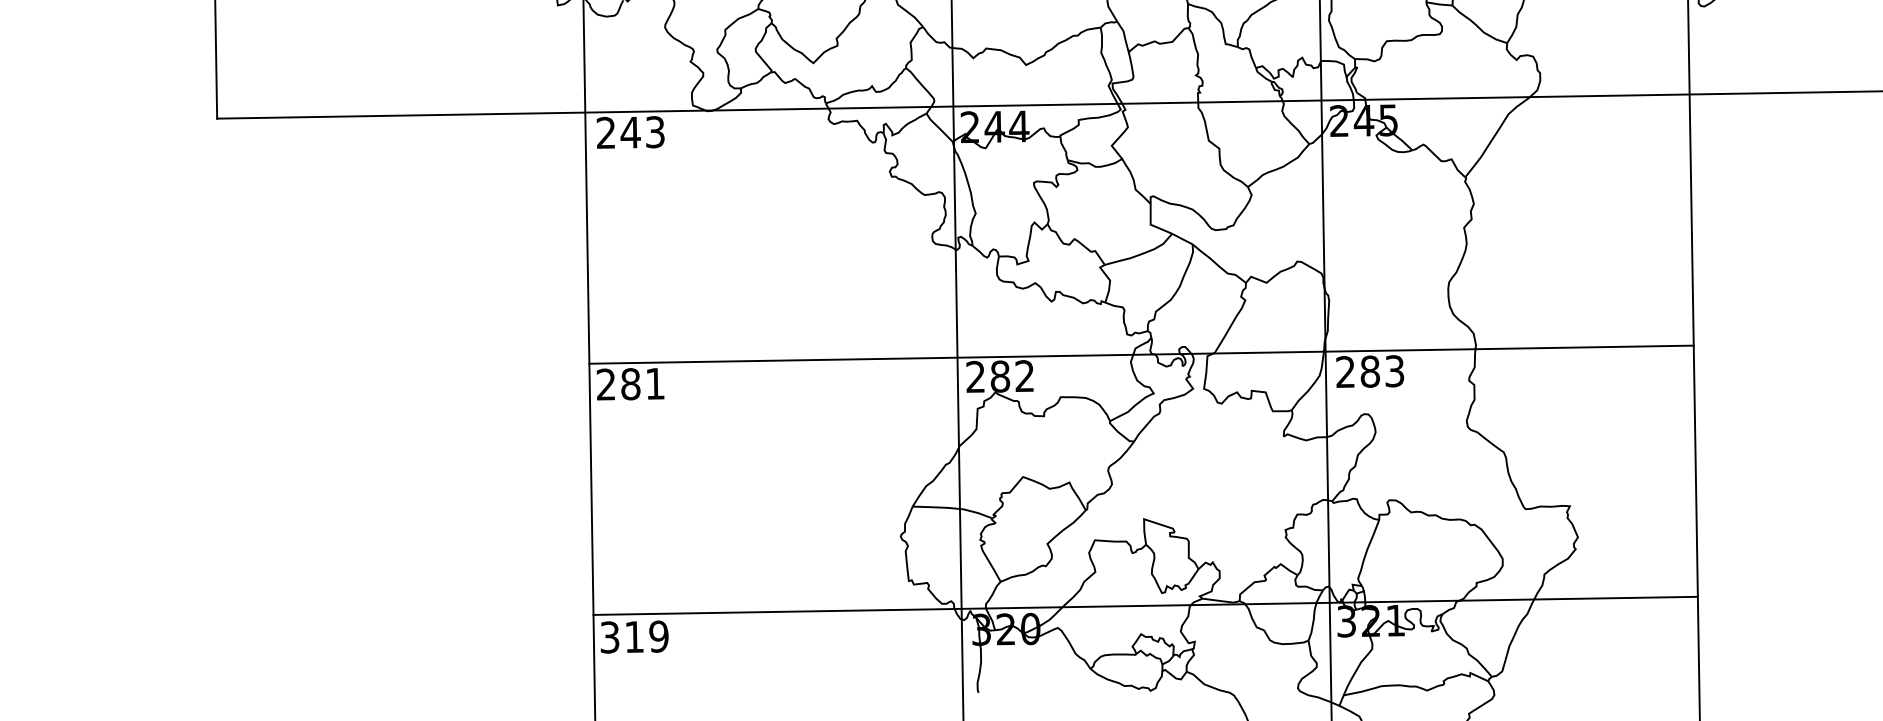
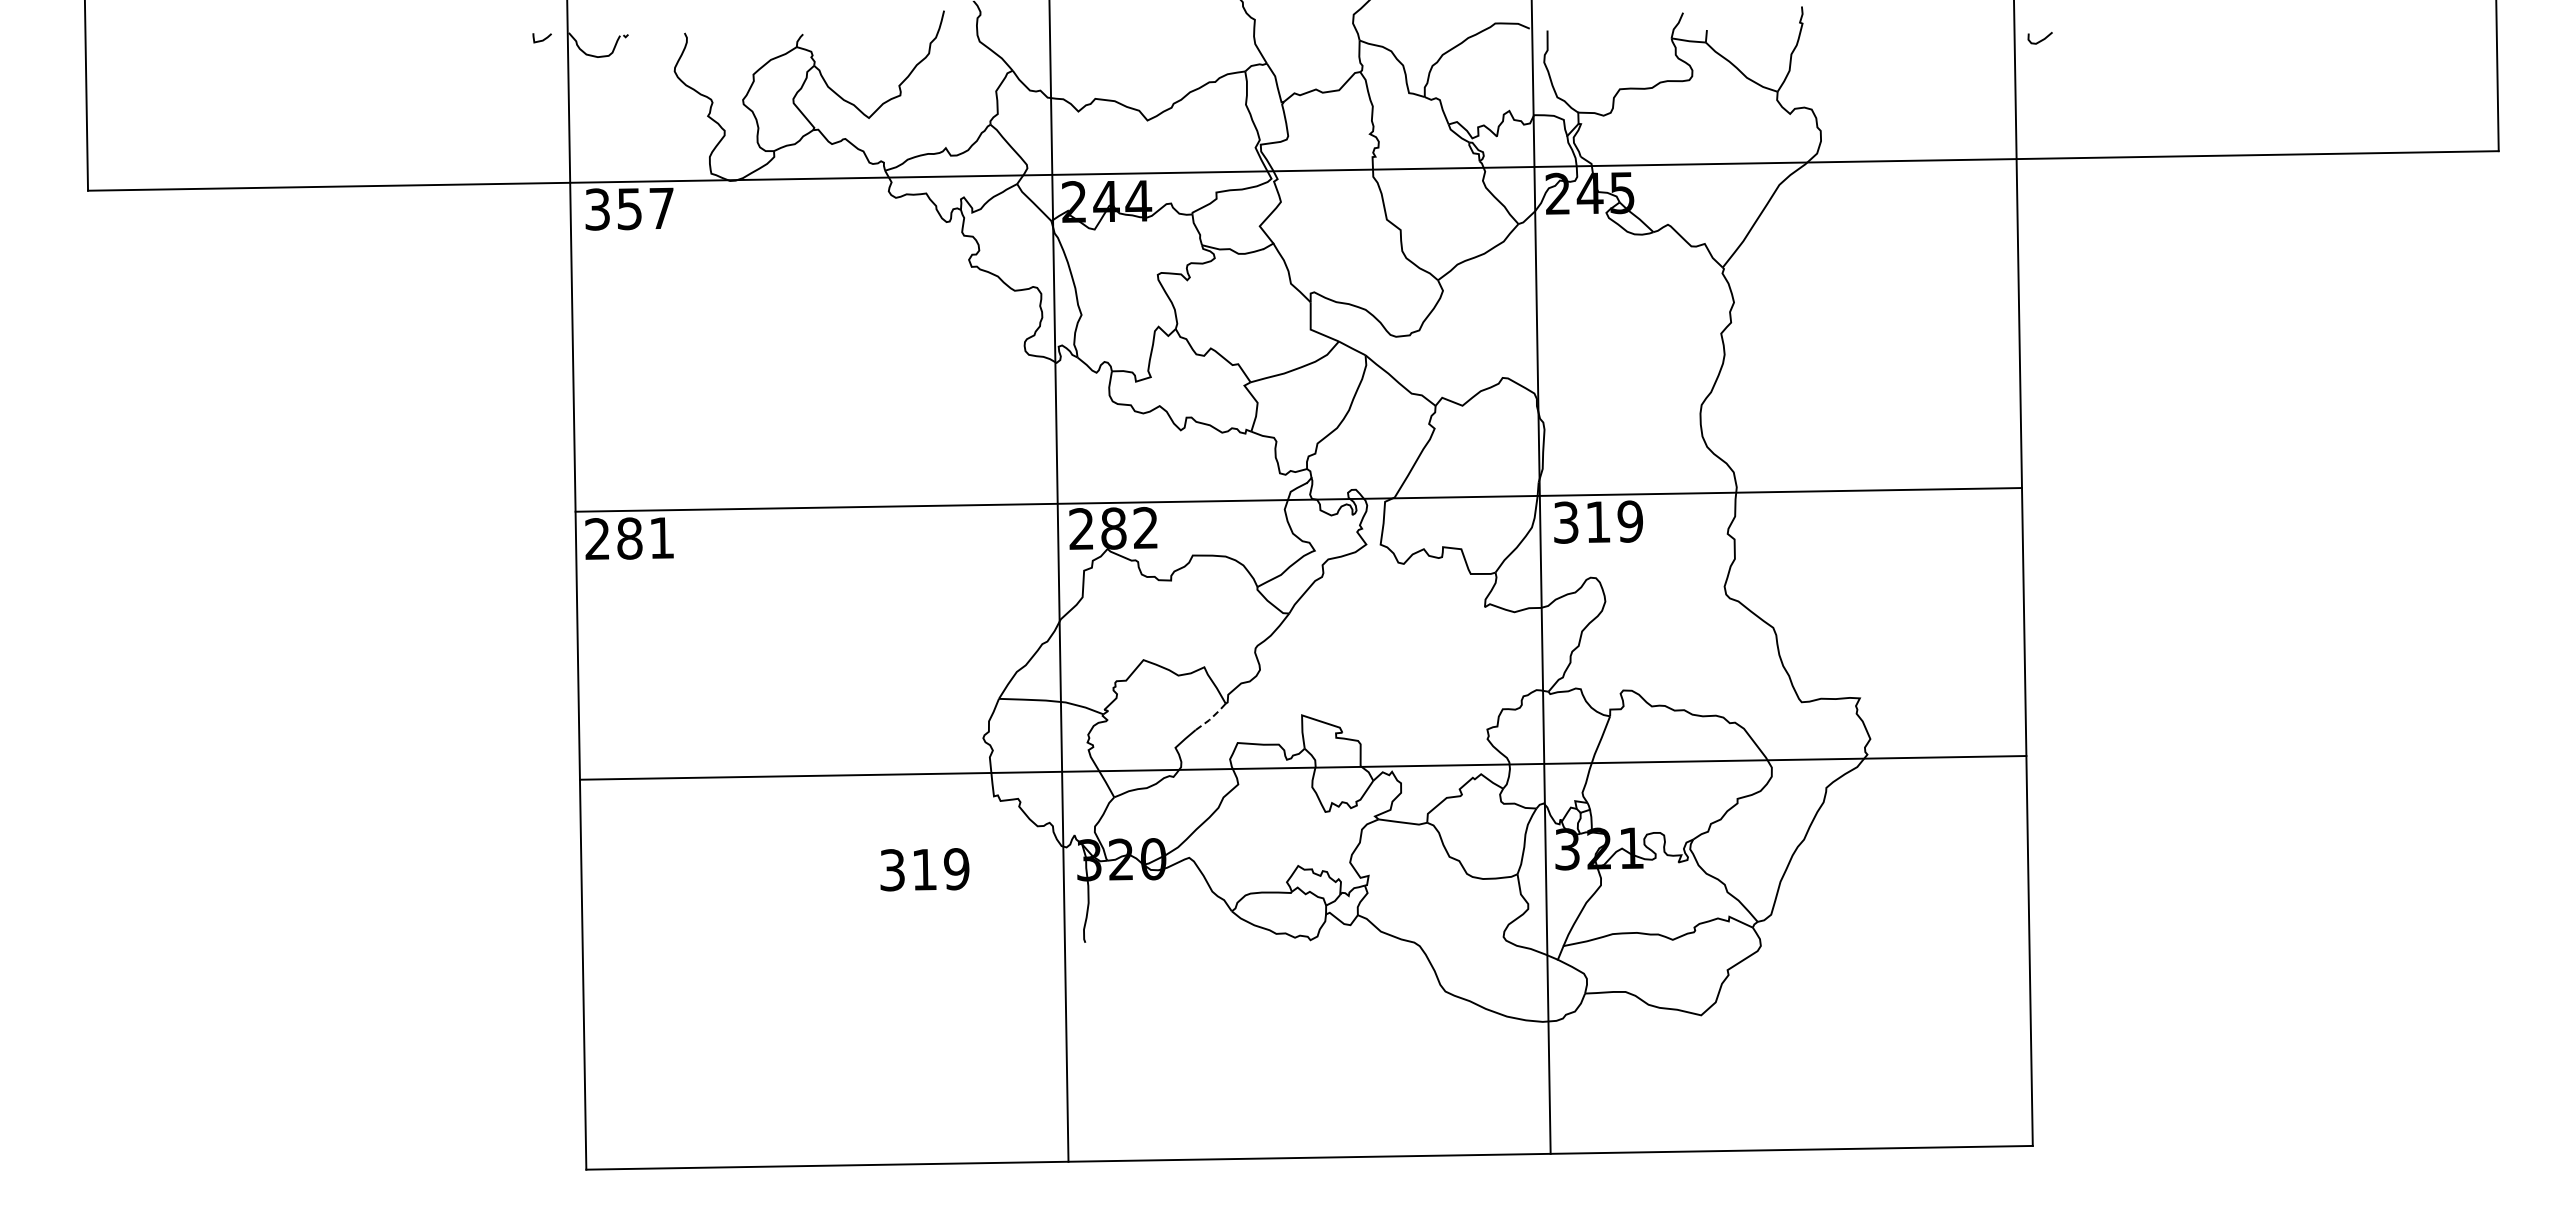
text: (630, 132) -> (629, 208), 243 -> 357
text: (1369, 371) -> (1597, 521), 283 -> 319
line: (1074, 521) -> (1211, 718), solid -> dashed
line: (1145, 605) -> (1302, 767), moved
text: (634, 636) -> (924, 869), moved

